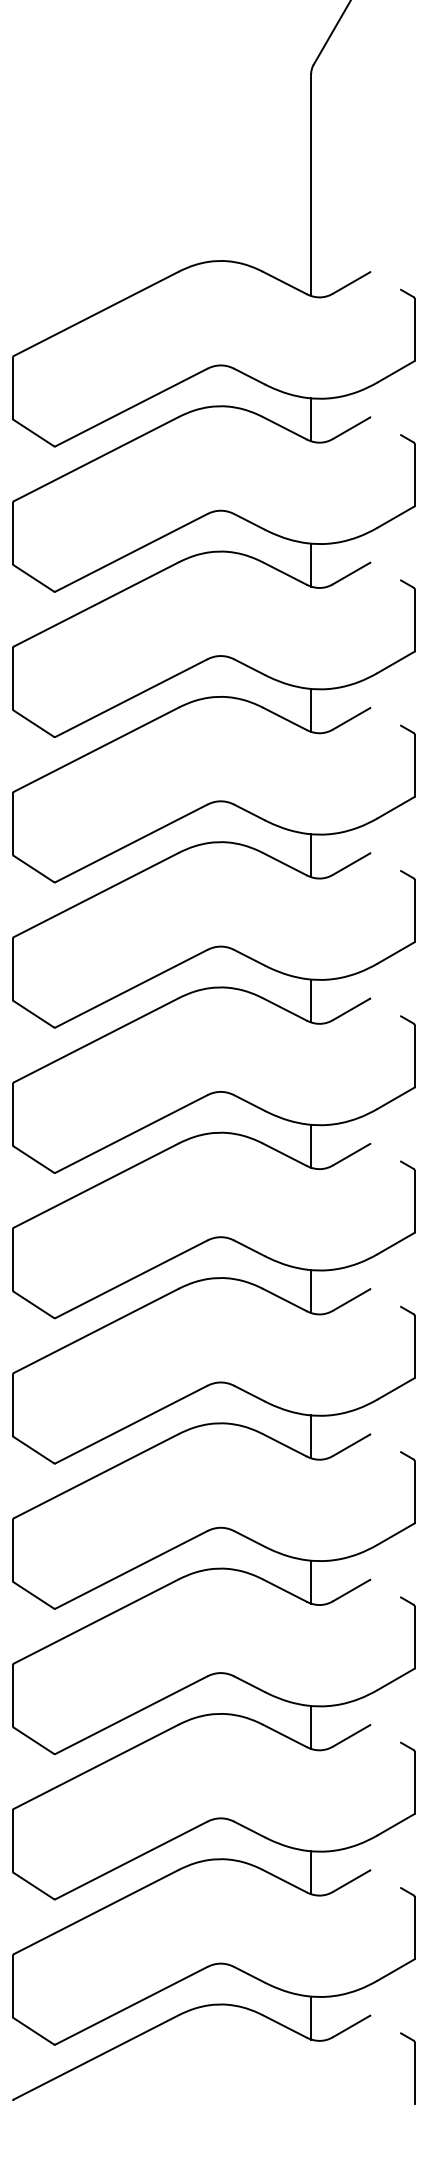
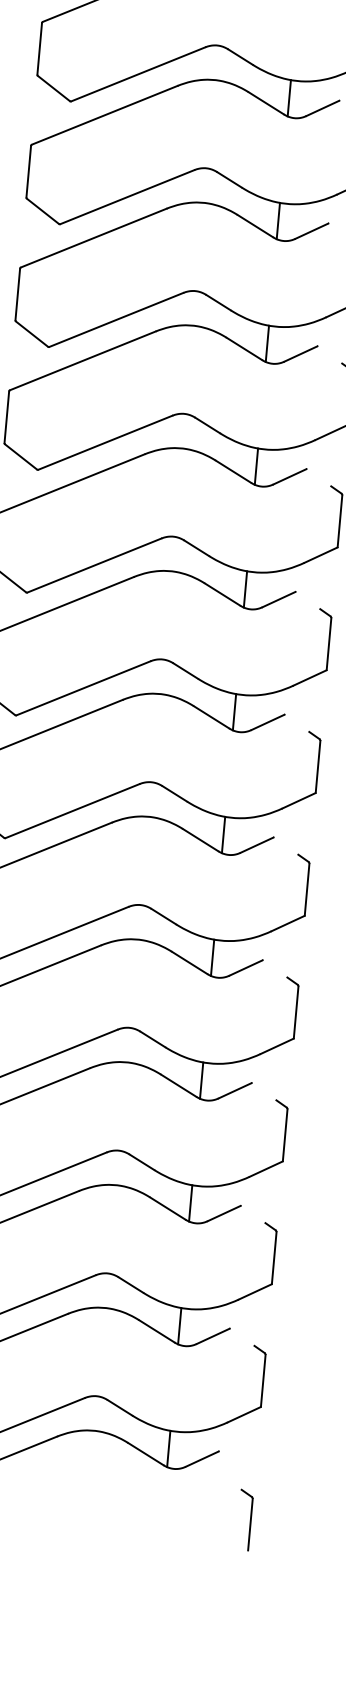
part: (414, 2068) -> (250, 1520), moved

